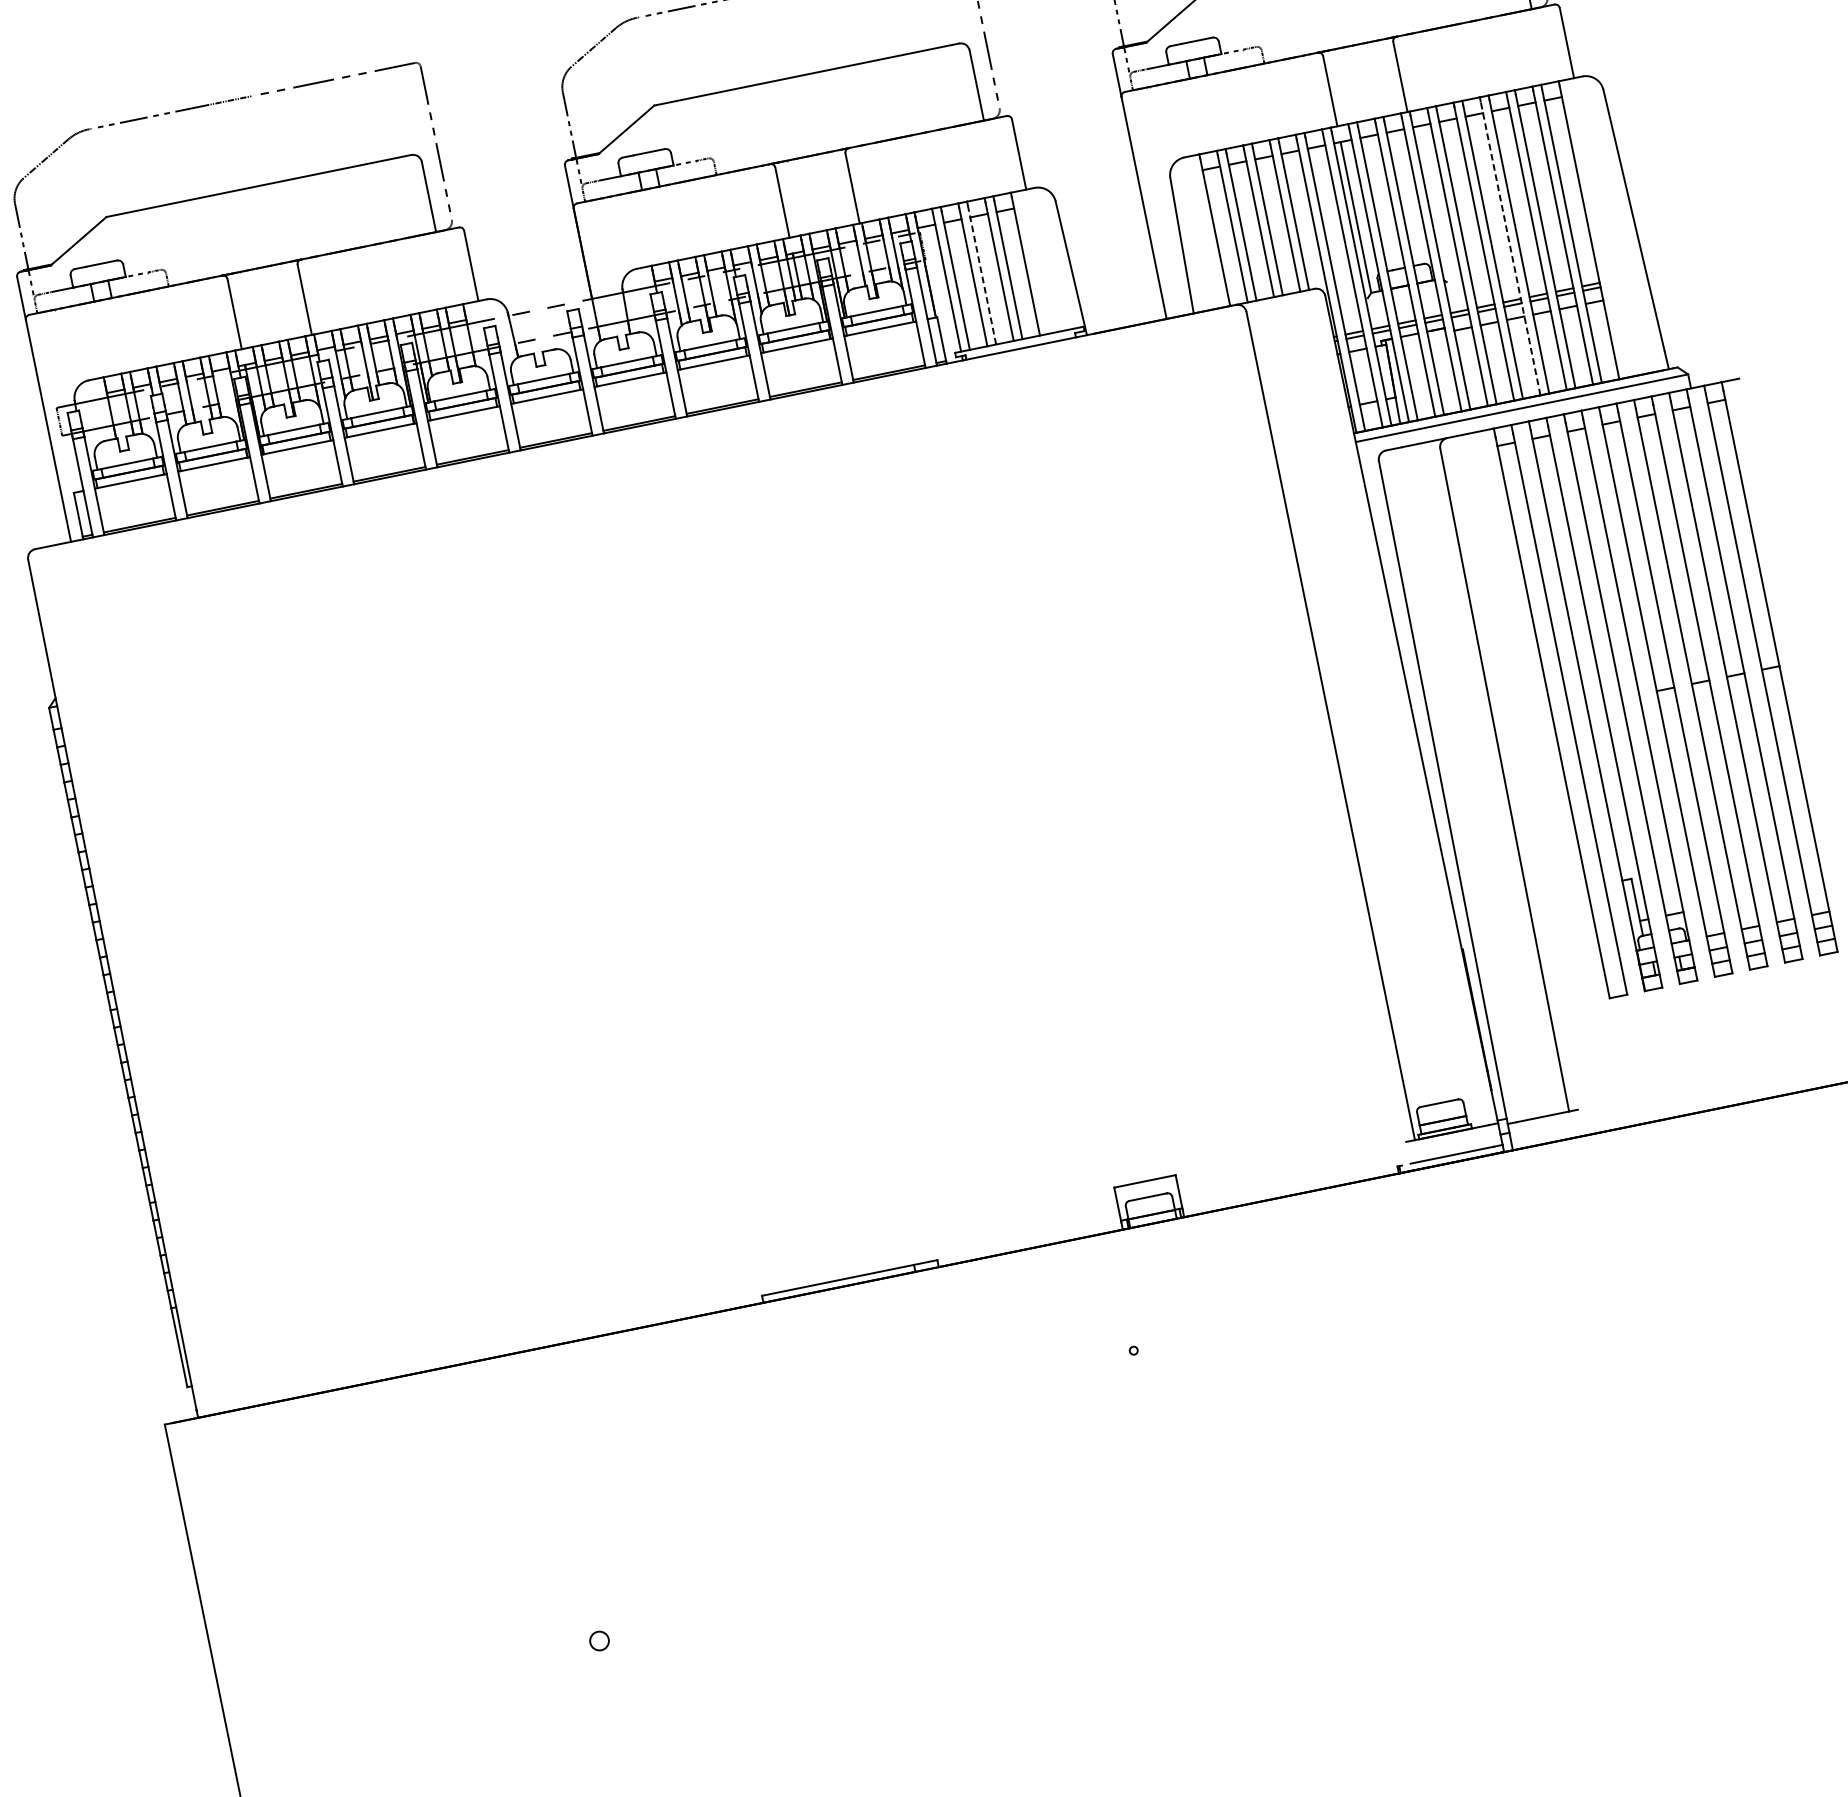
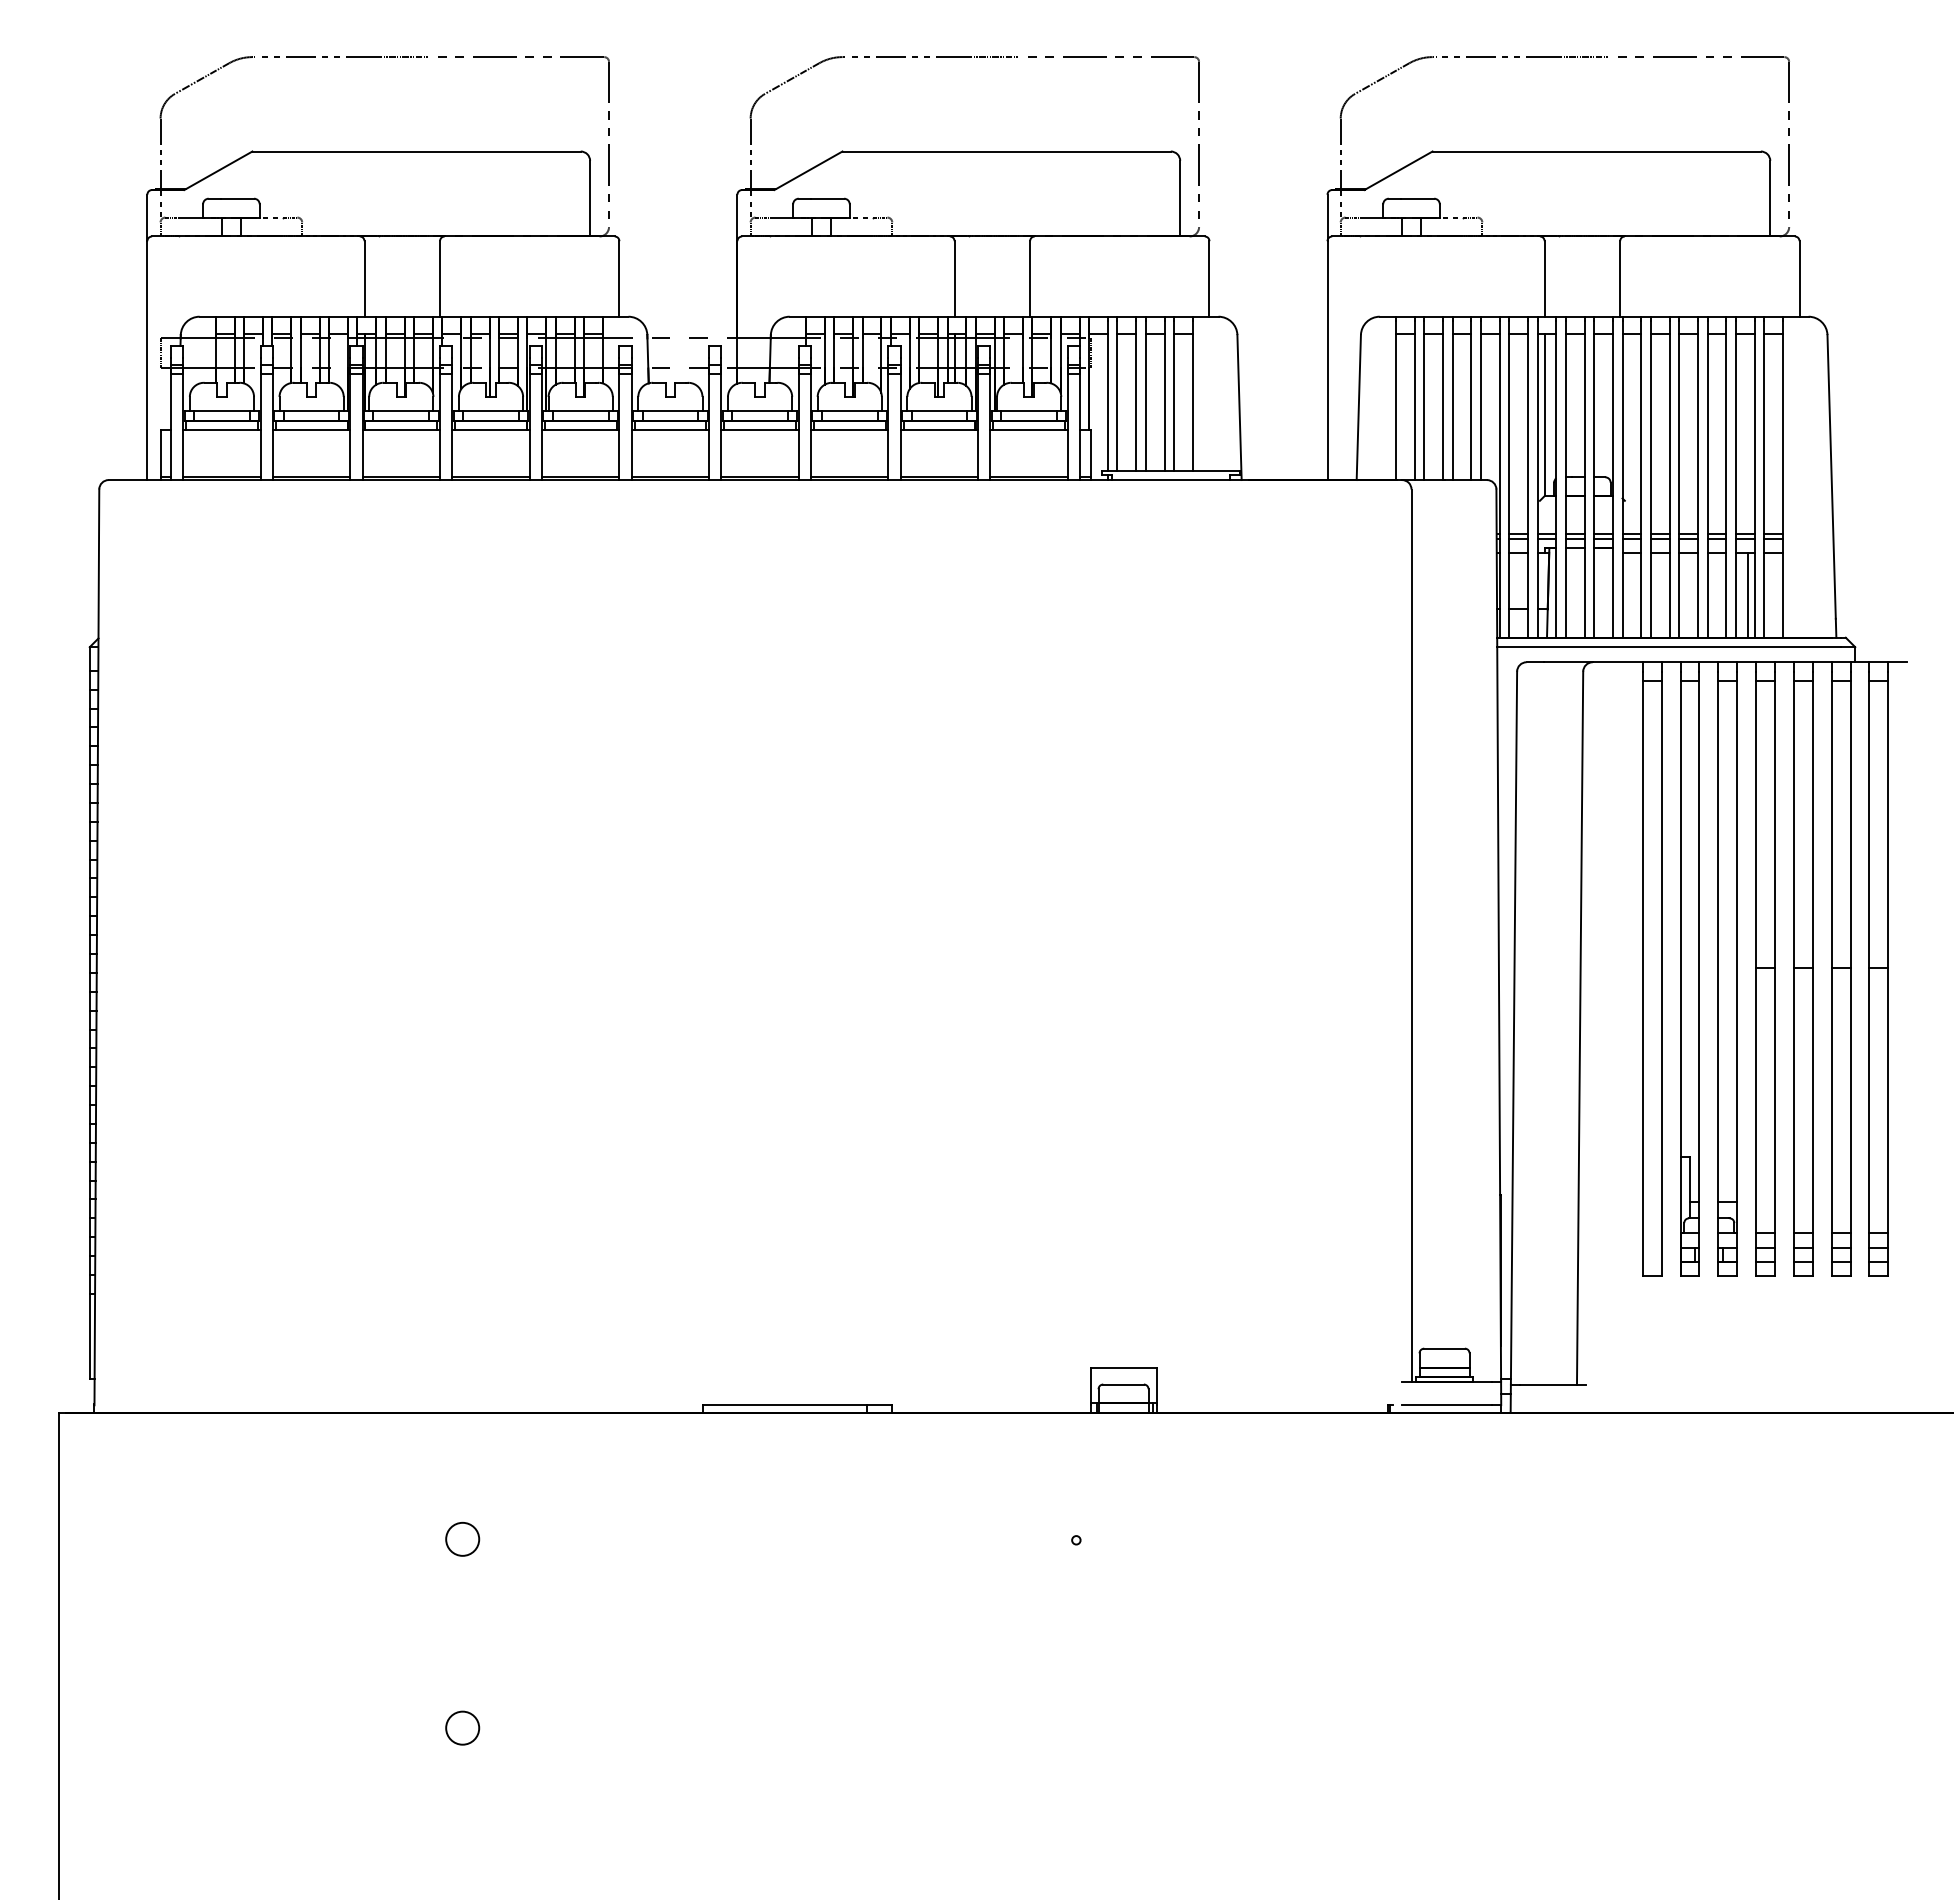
line: (1510, 248) -> (1698, 479), dashed -> solid
line: (981, 274) -> (1145, 395), dashed -> solid
line: (1578, 345) -> (1747, 594), added
circle: (563, 1465) -> (462, 1539), added
circle: (599, 1640) -> (462, 1727), size x1.67

